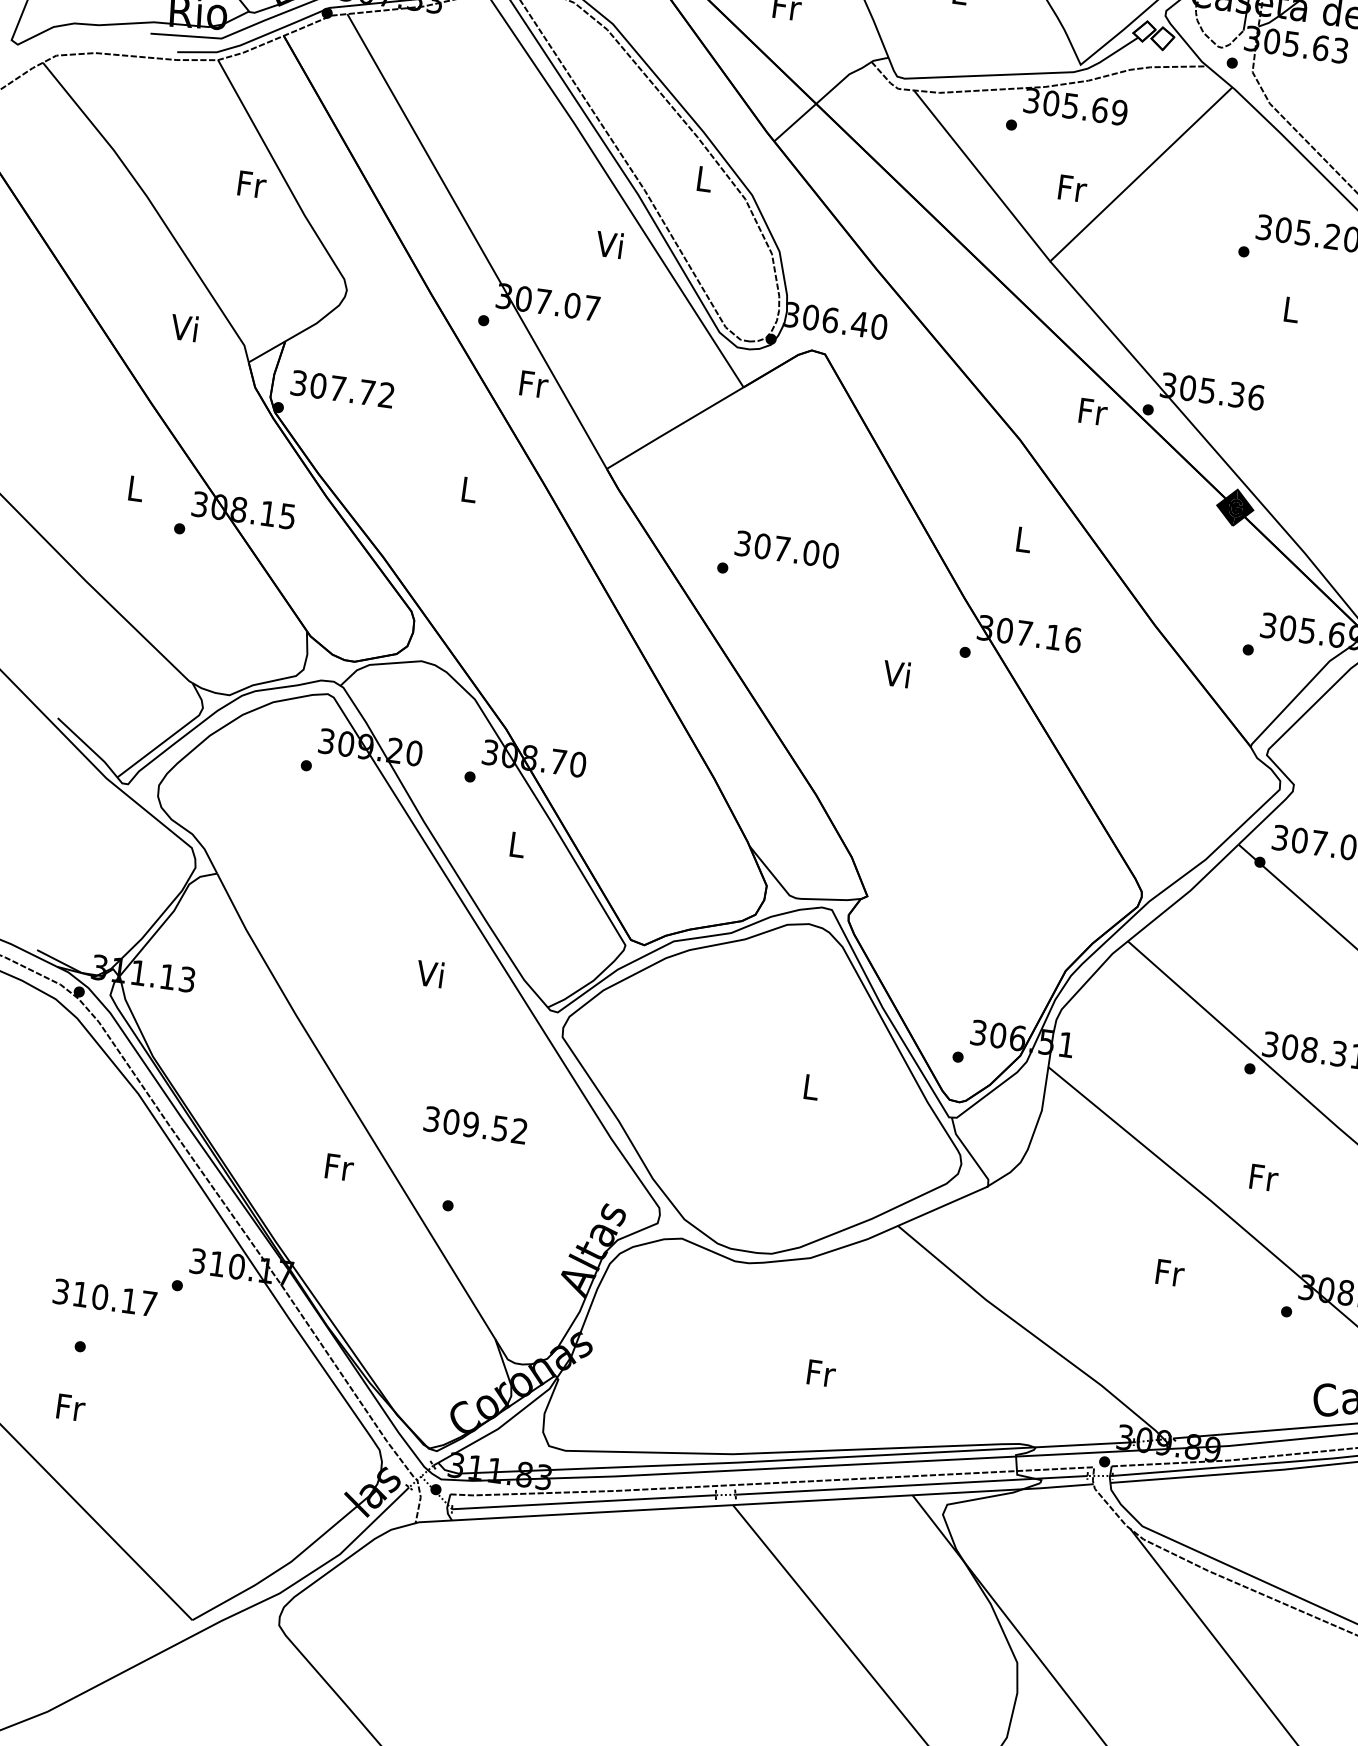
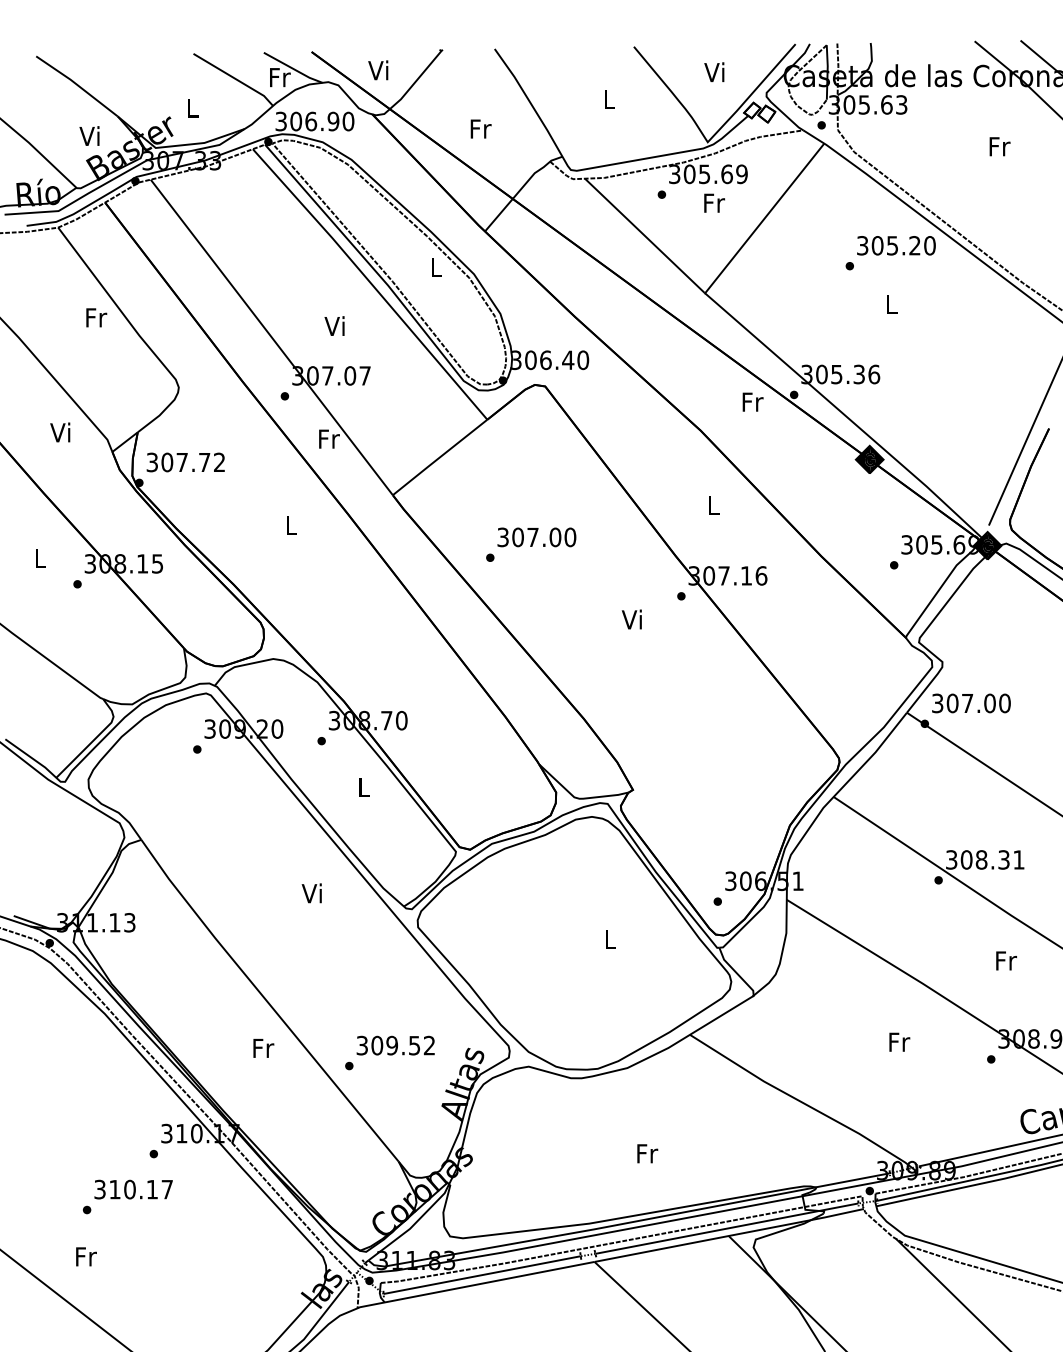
text: (1072, 187) -> (714, 202), moved
text: (609, 243) -> (334, 325), moved
text: (475, 1125) -> (395, 1045), moved
text: (1264, 1177) -> (1006, 960), moved
text: (104, 1297) -> (133, 1189), moved

